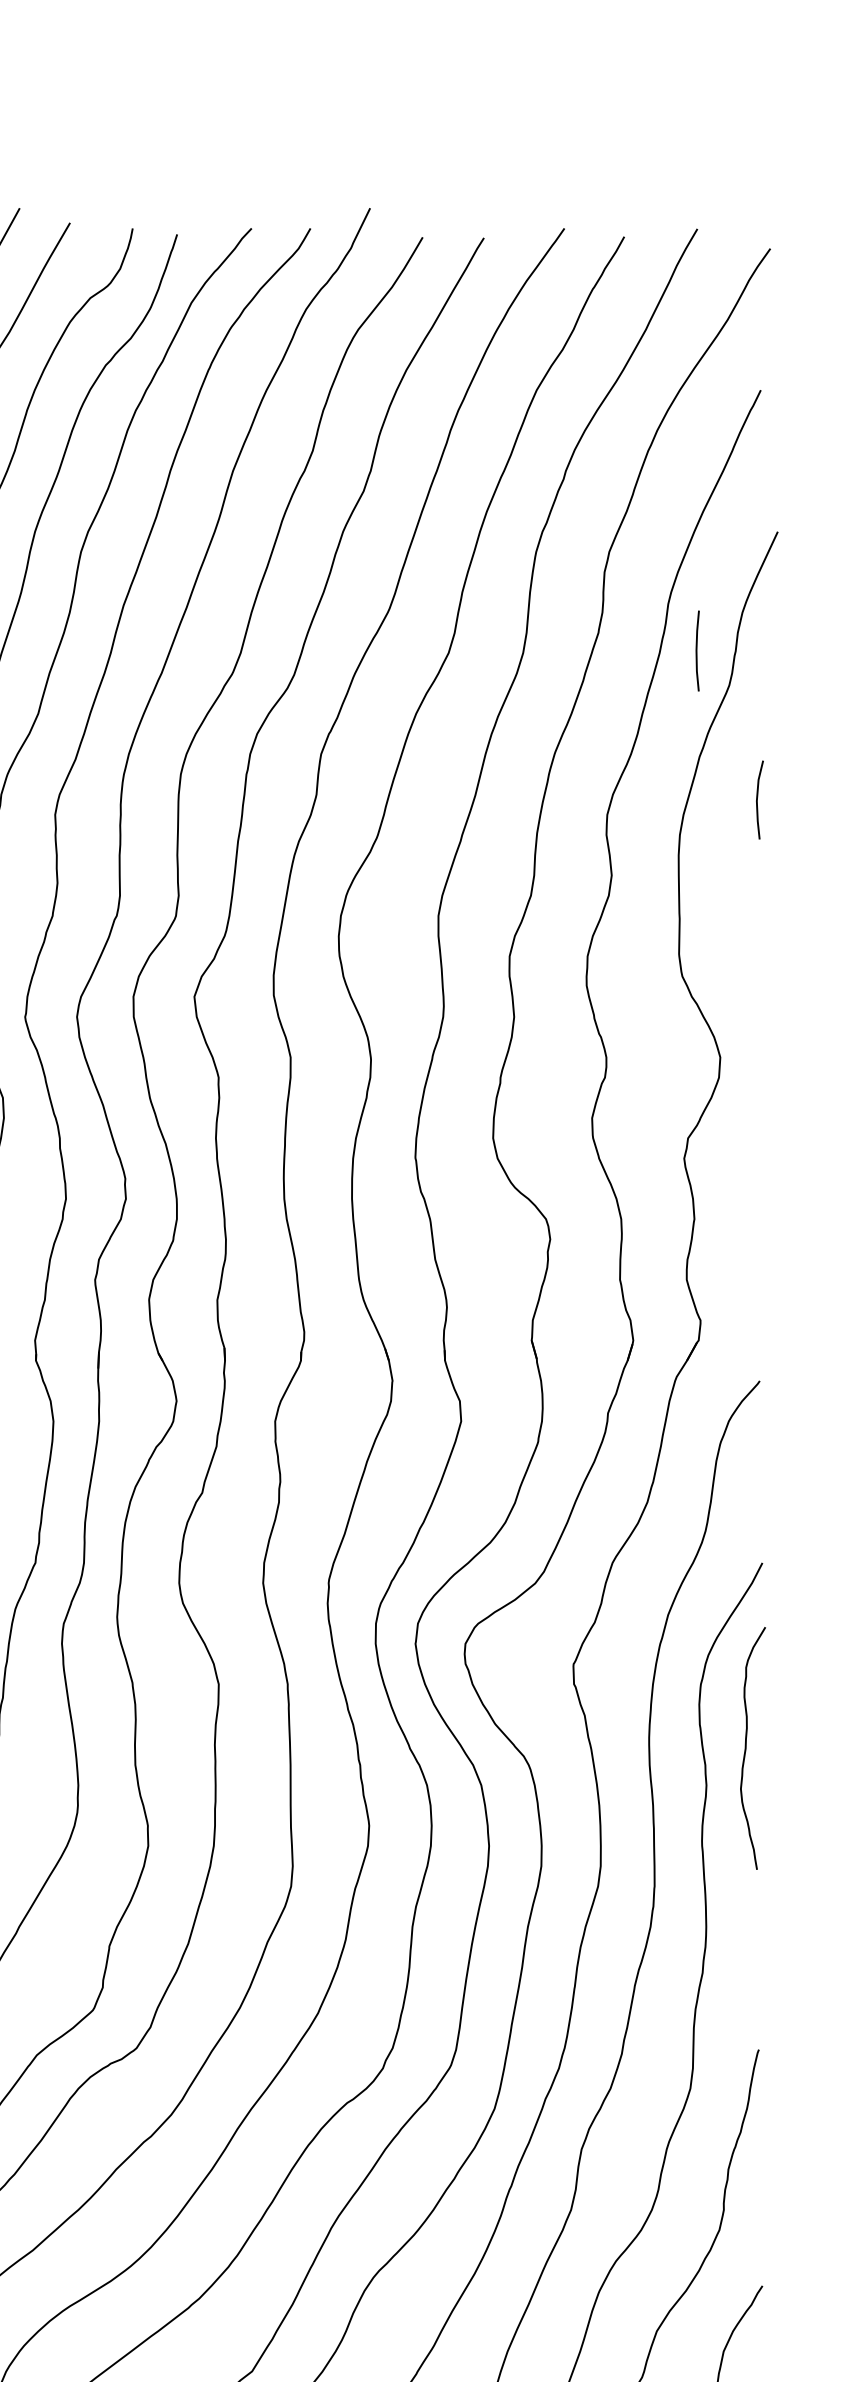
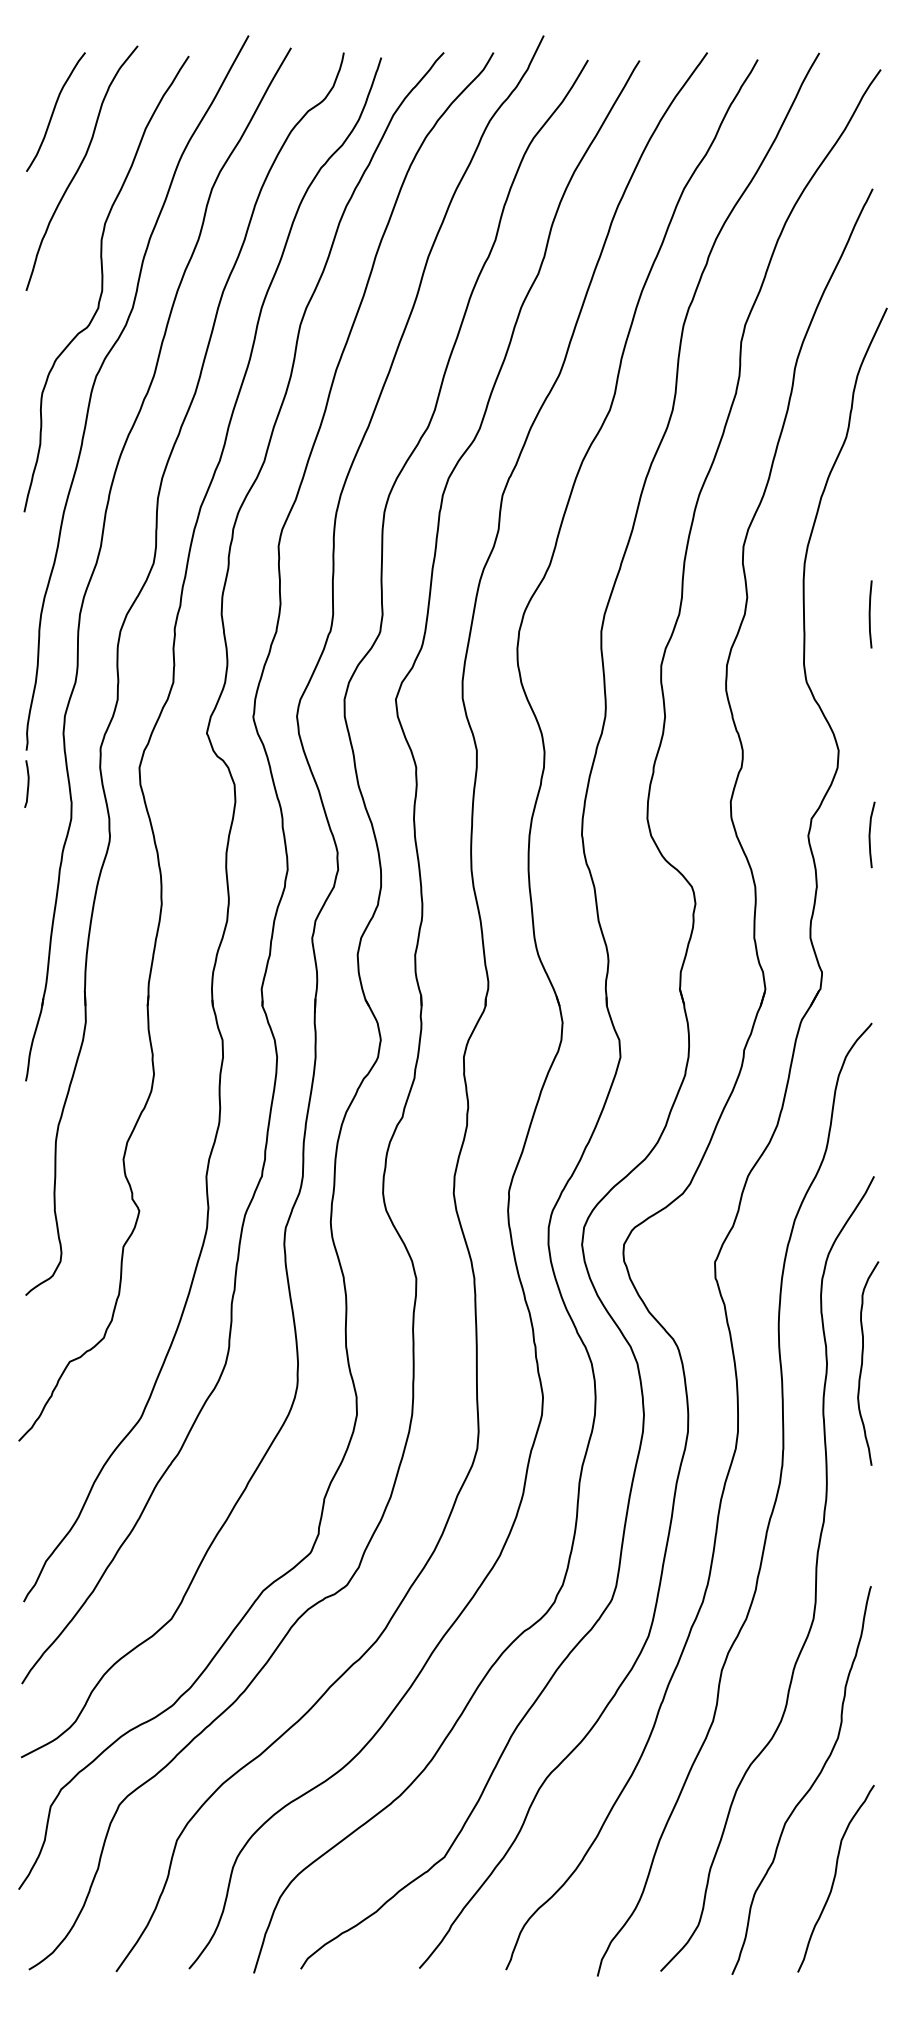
line: (697, 651) -> (870, 614), moved
line: (758, 799) -> (870, 834), moved
curve: (747, 1744) -> (863, 1360), moved

